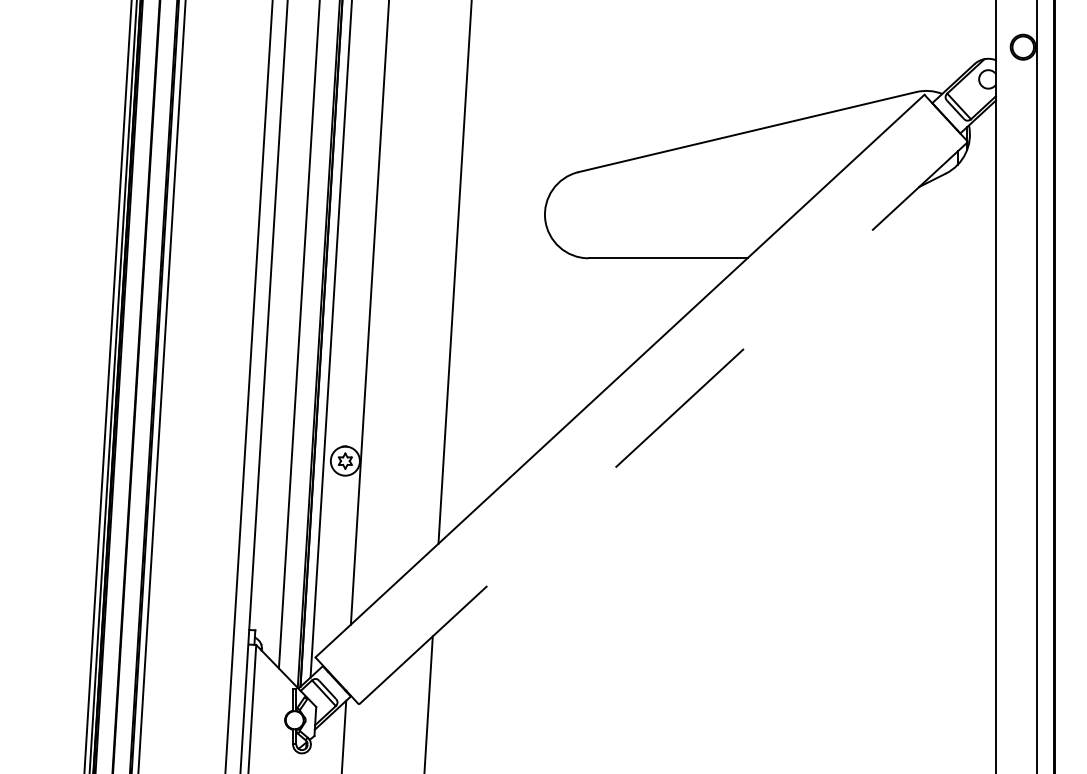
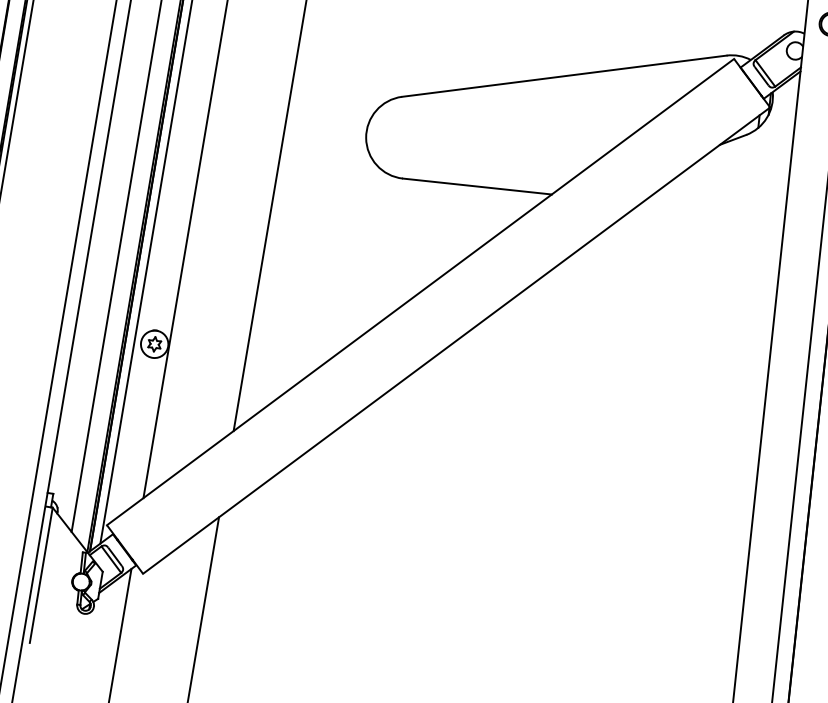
line: (663, 423) -> (456, 340), dashed -> solid

